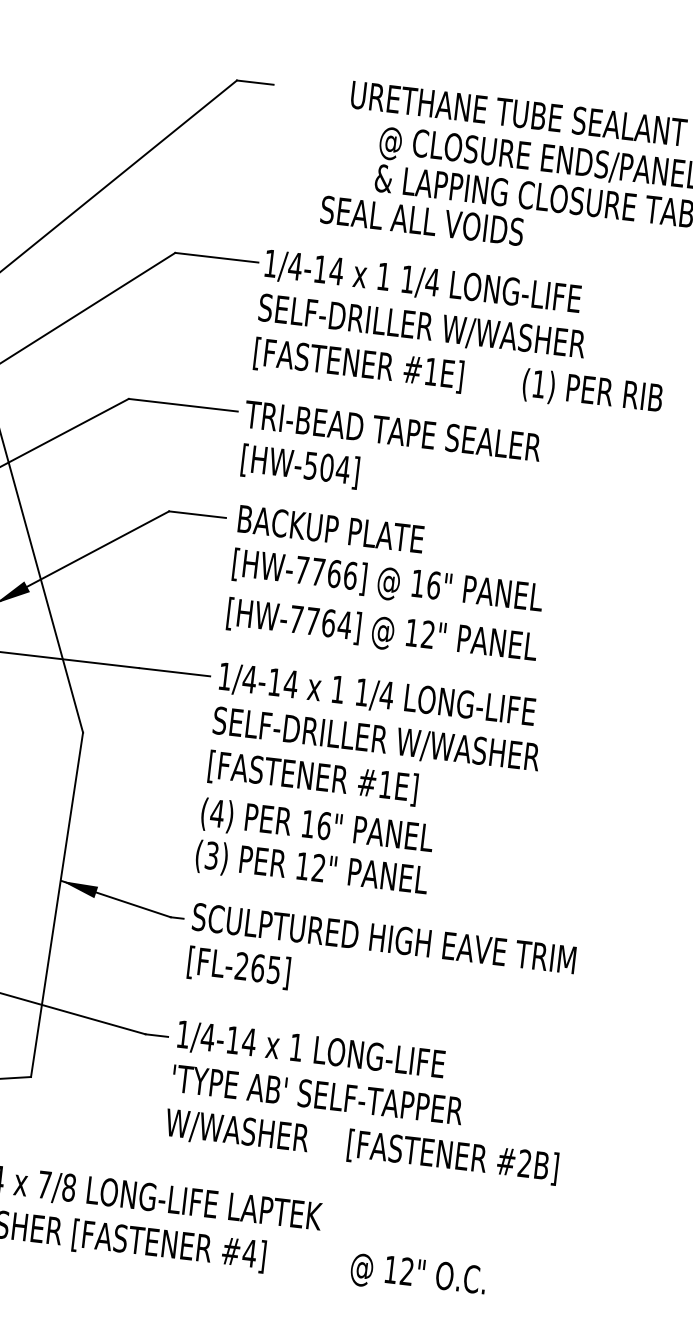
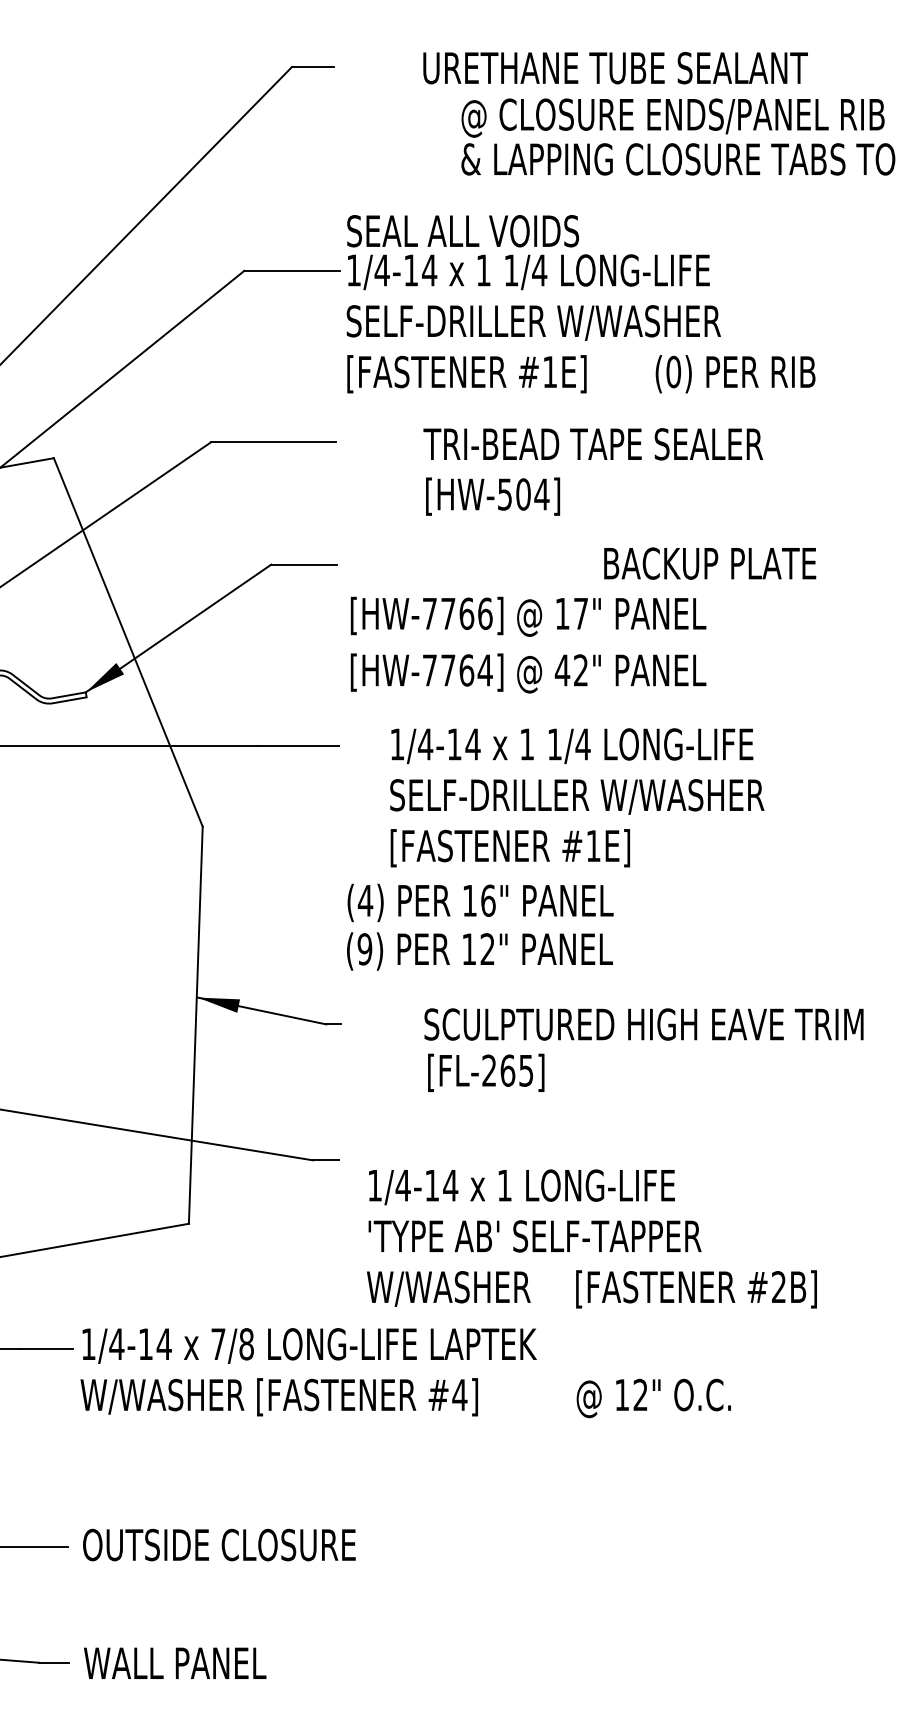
text: (422, 221) -> (463, 231), moved
text: (538, 383) -> (673, 371), (1) -> (0)
text: (390, 454) -> (593, 471), moved
text: (331, 529) -> (710, 563), moved
text: (434, 585) -> (581, 613), 16" -> 17"
text: (412, 632) -> (562, 670), 12" -> 42"
text: (376, 740) -> (577, 797), moved
text: (211, 855) -> (364, 949), (3) -> (9)
text: (383, 938) -> (643, 1024), moved
text: (239, 967) -> (486, 1072), moved
text: (366, 1102) -> (591, 1238), moved

